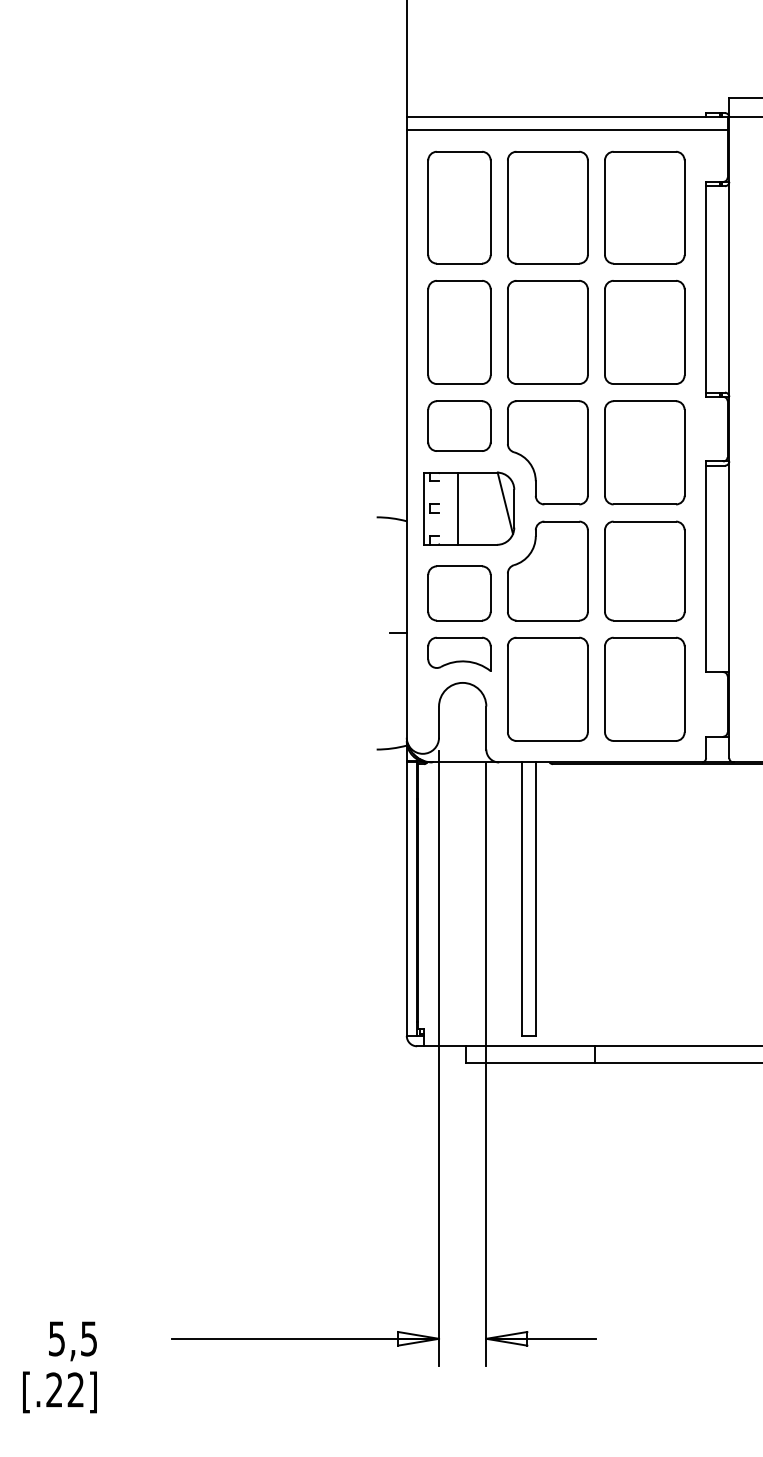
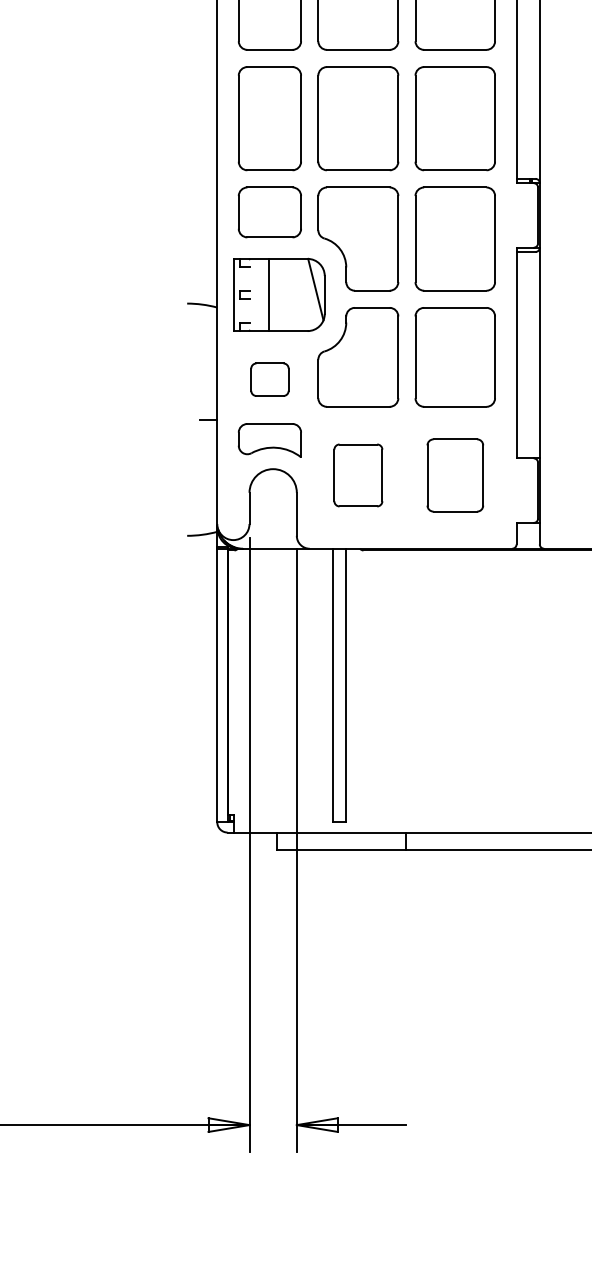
part: (459, 593) -> (269, 379), size x0.6
part: (547, 688) -> (357, 474), size x0.6
part: (644, 688) -> (454, 474), size x0.7

